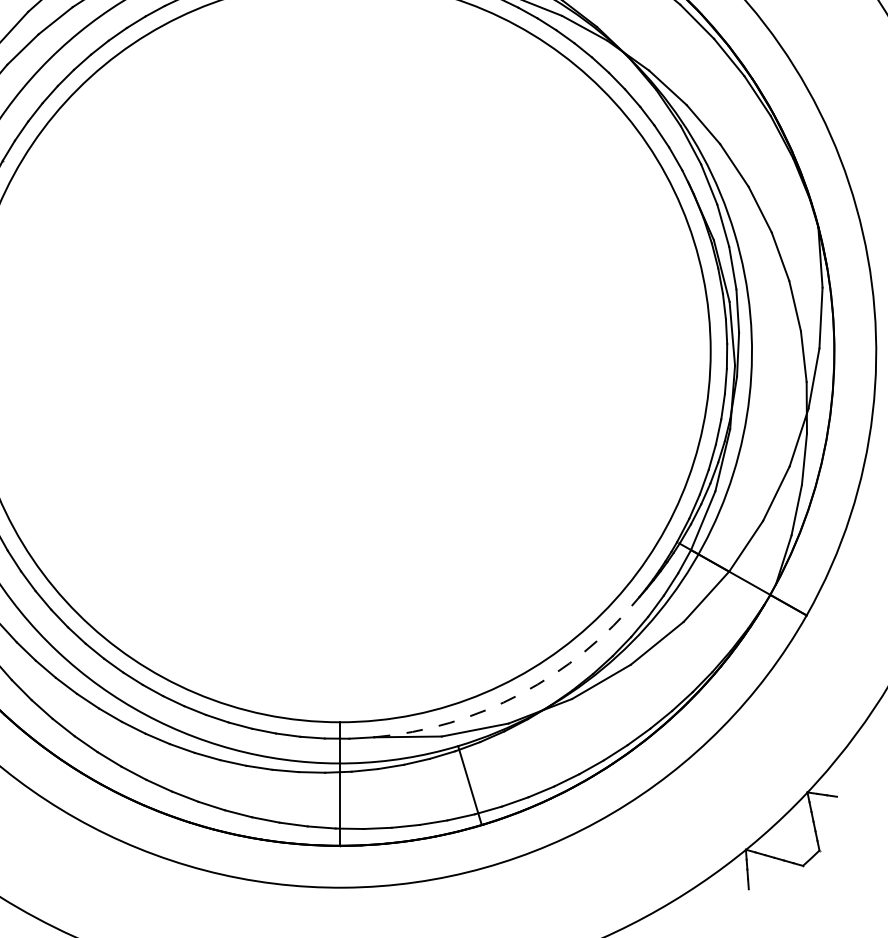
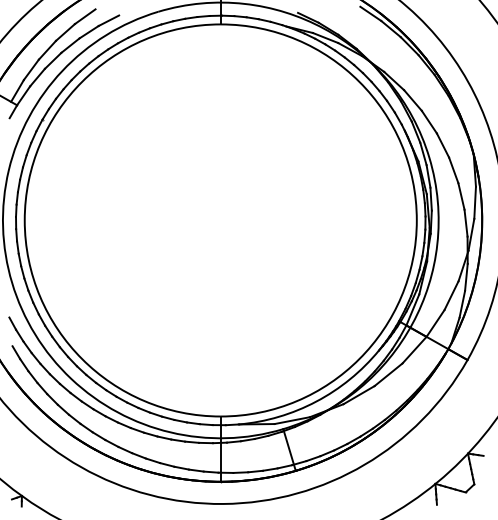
arc: (520, 693) -> (316, 401), dashed -> solid

